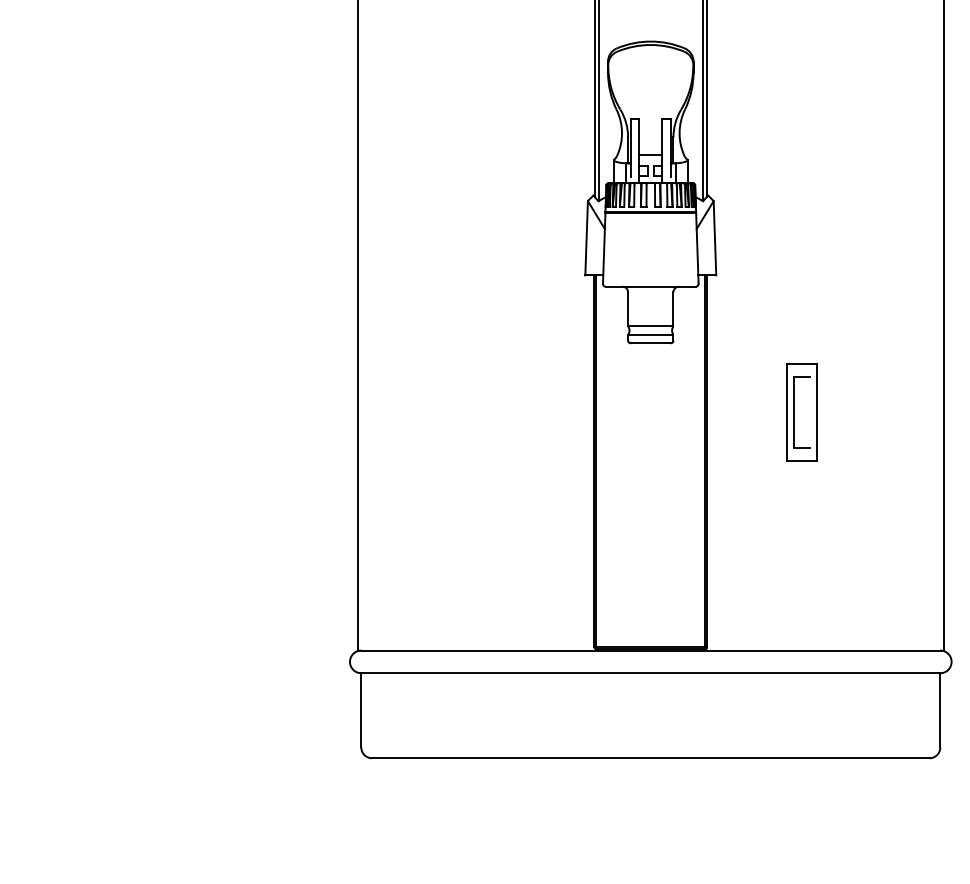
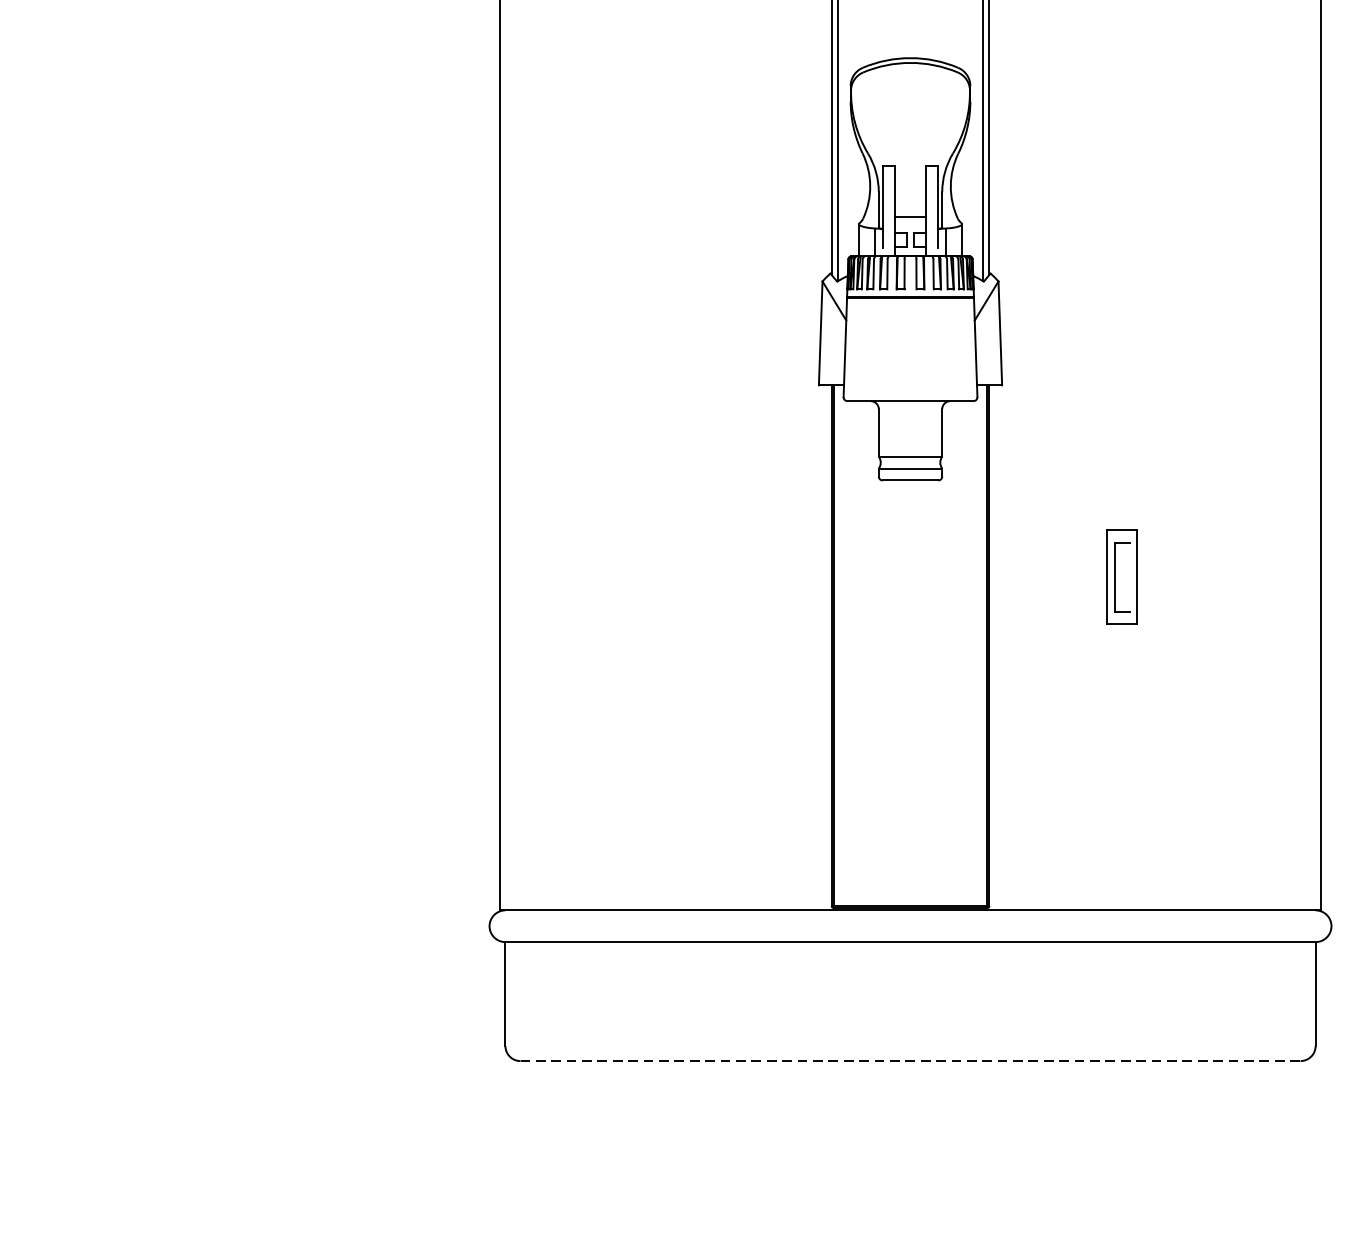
part: (801, 412) -> (1121, 577), size x0.7
line: (650, 758) -> (910, 1061), solid -> dashed

